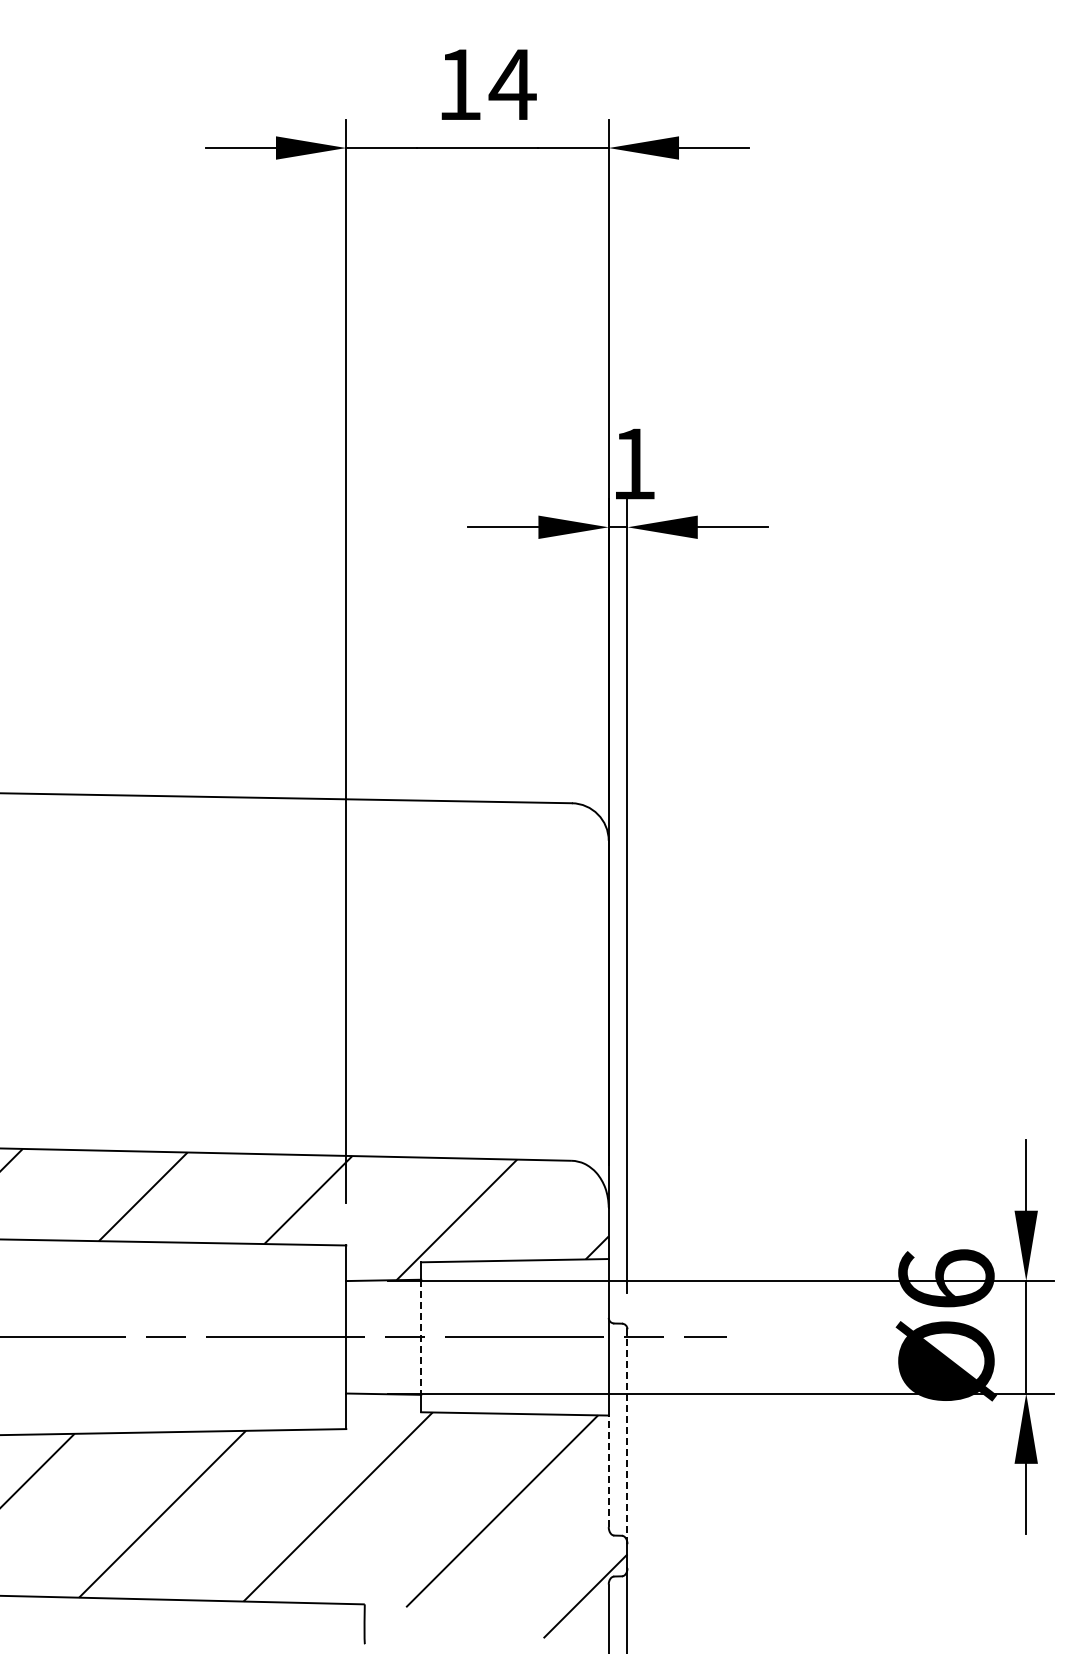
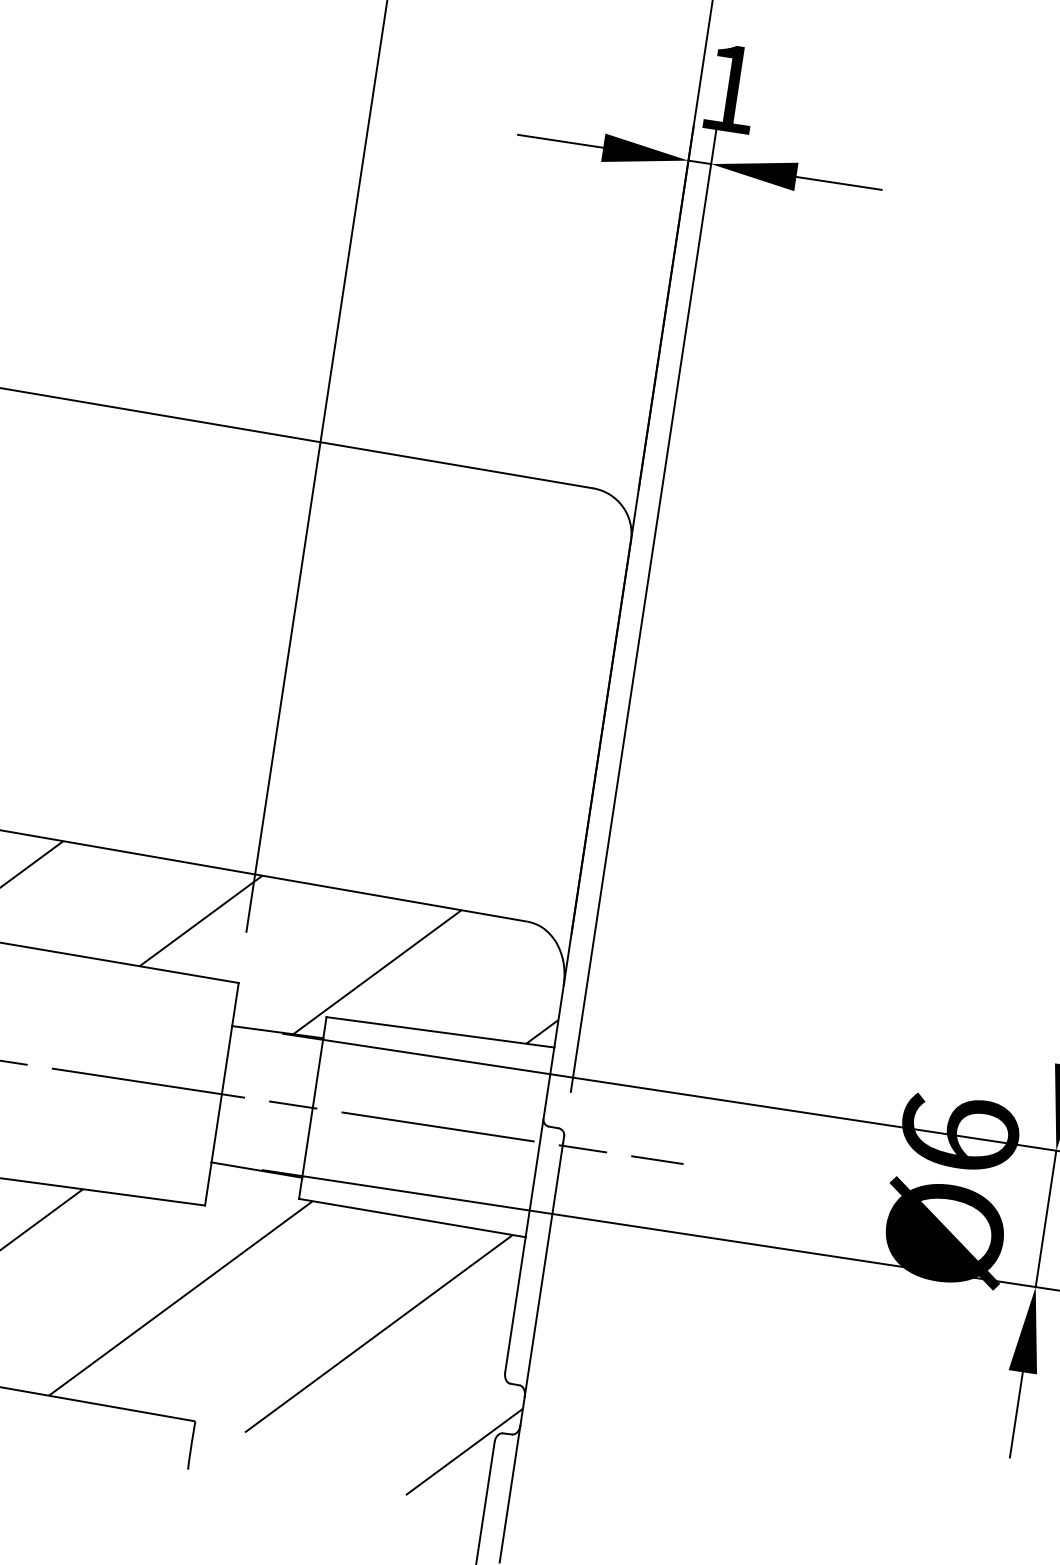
line: (421, 1337) -> (313, 1108), dashed -> solid
line: (627, 1439) -> (543, 1269), dashed -> solid
line: (608, 1471) -> (515, 1304), dashed -> solid

